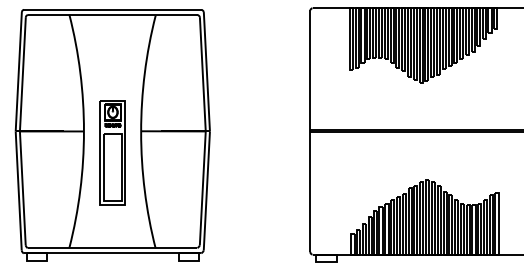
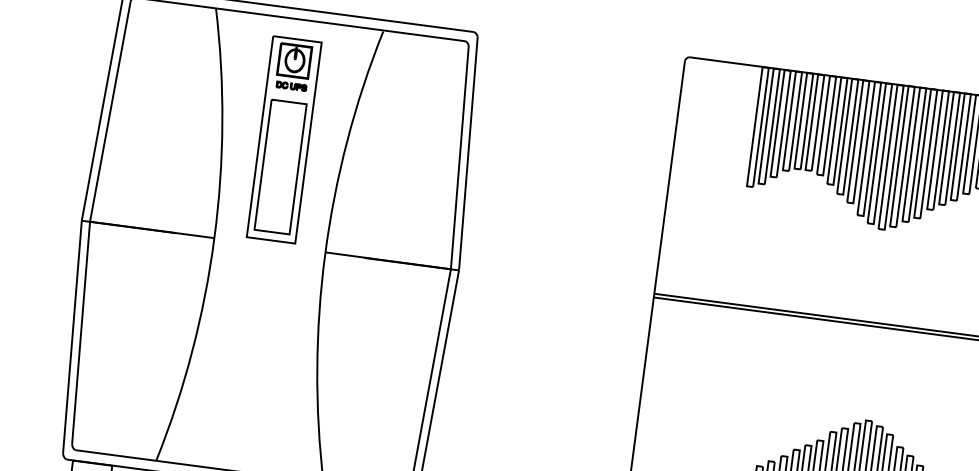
part: (112, 152) -> (283, 138), moved

